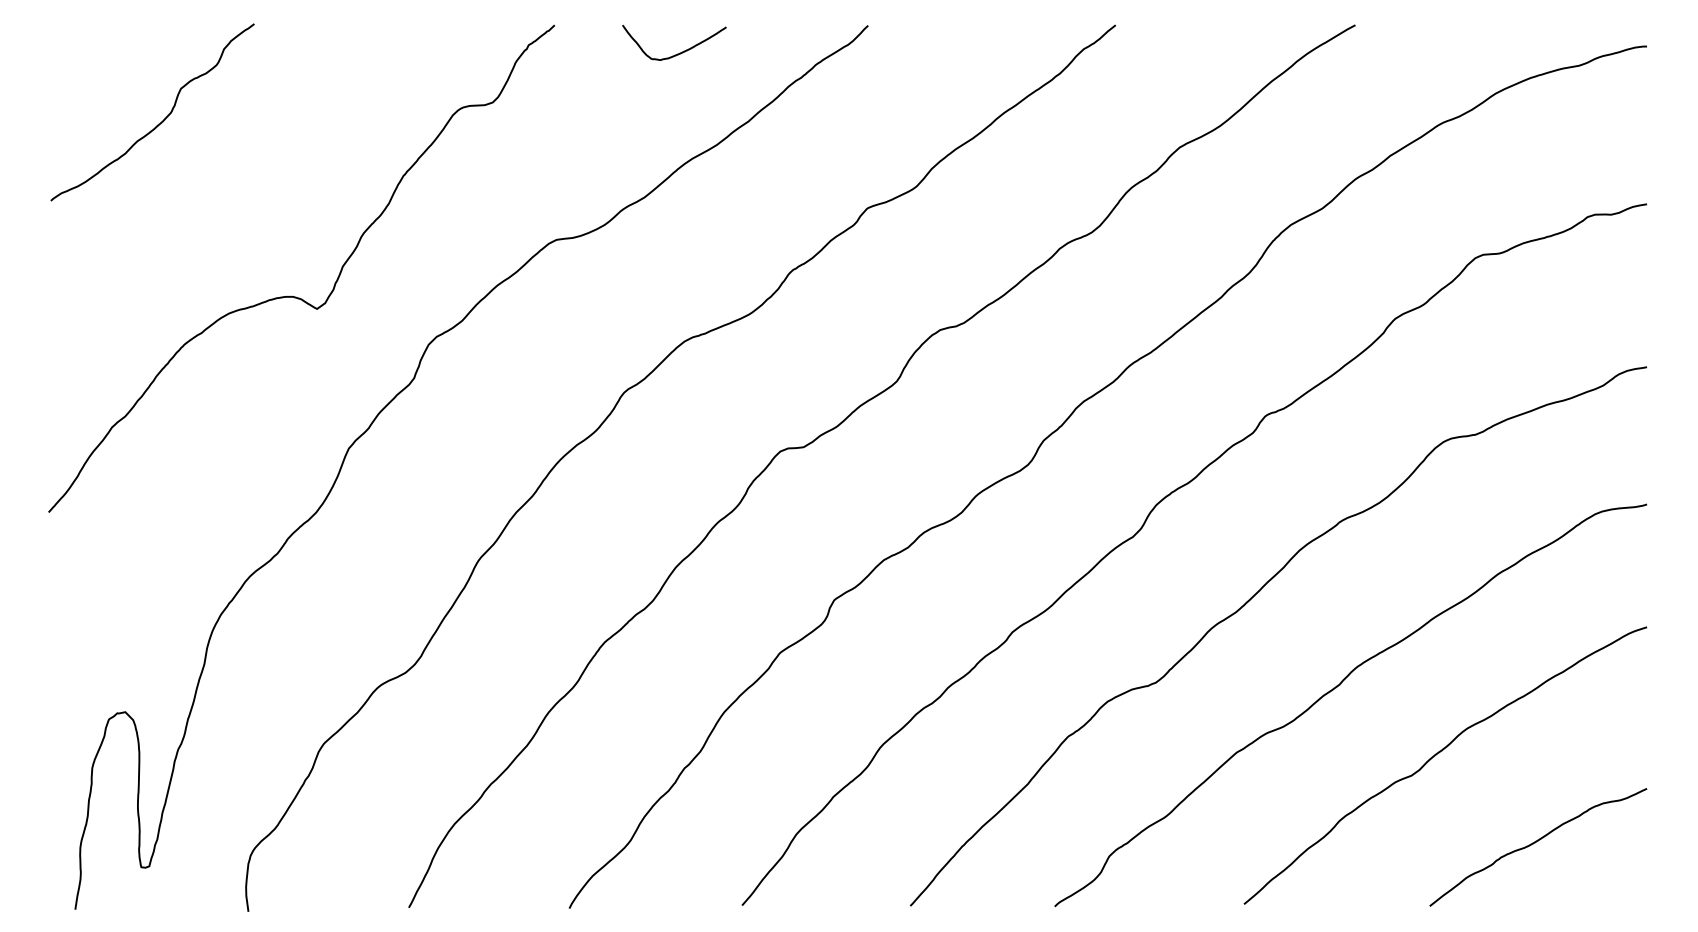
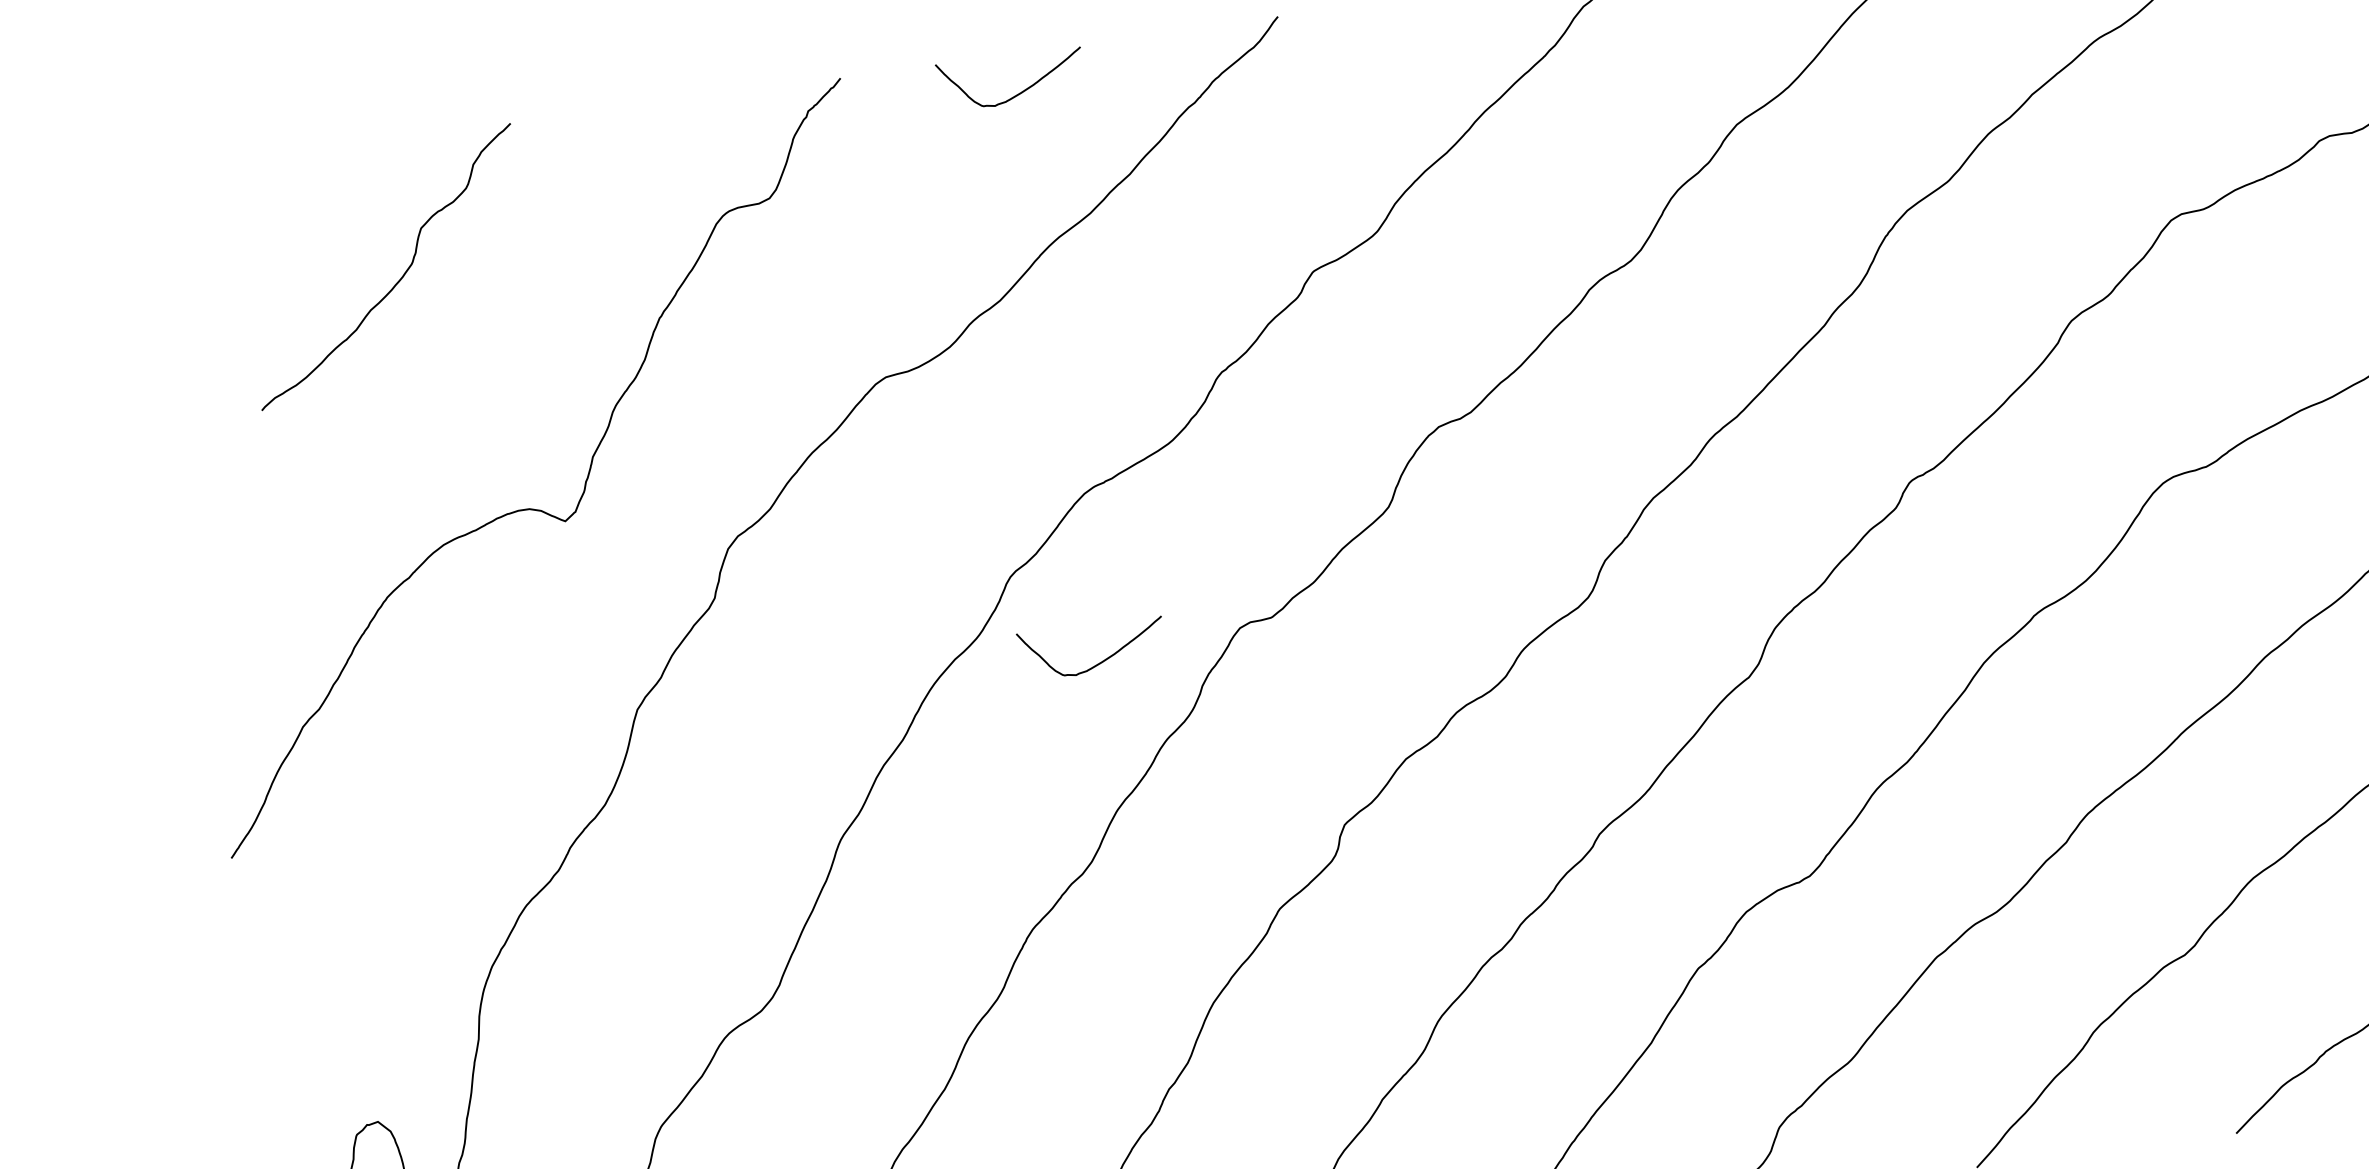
curve: (158, 123) -> (396, 281), moved
curve: (679, 460) -> (1101, 660), added

